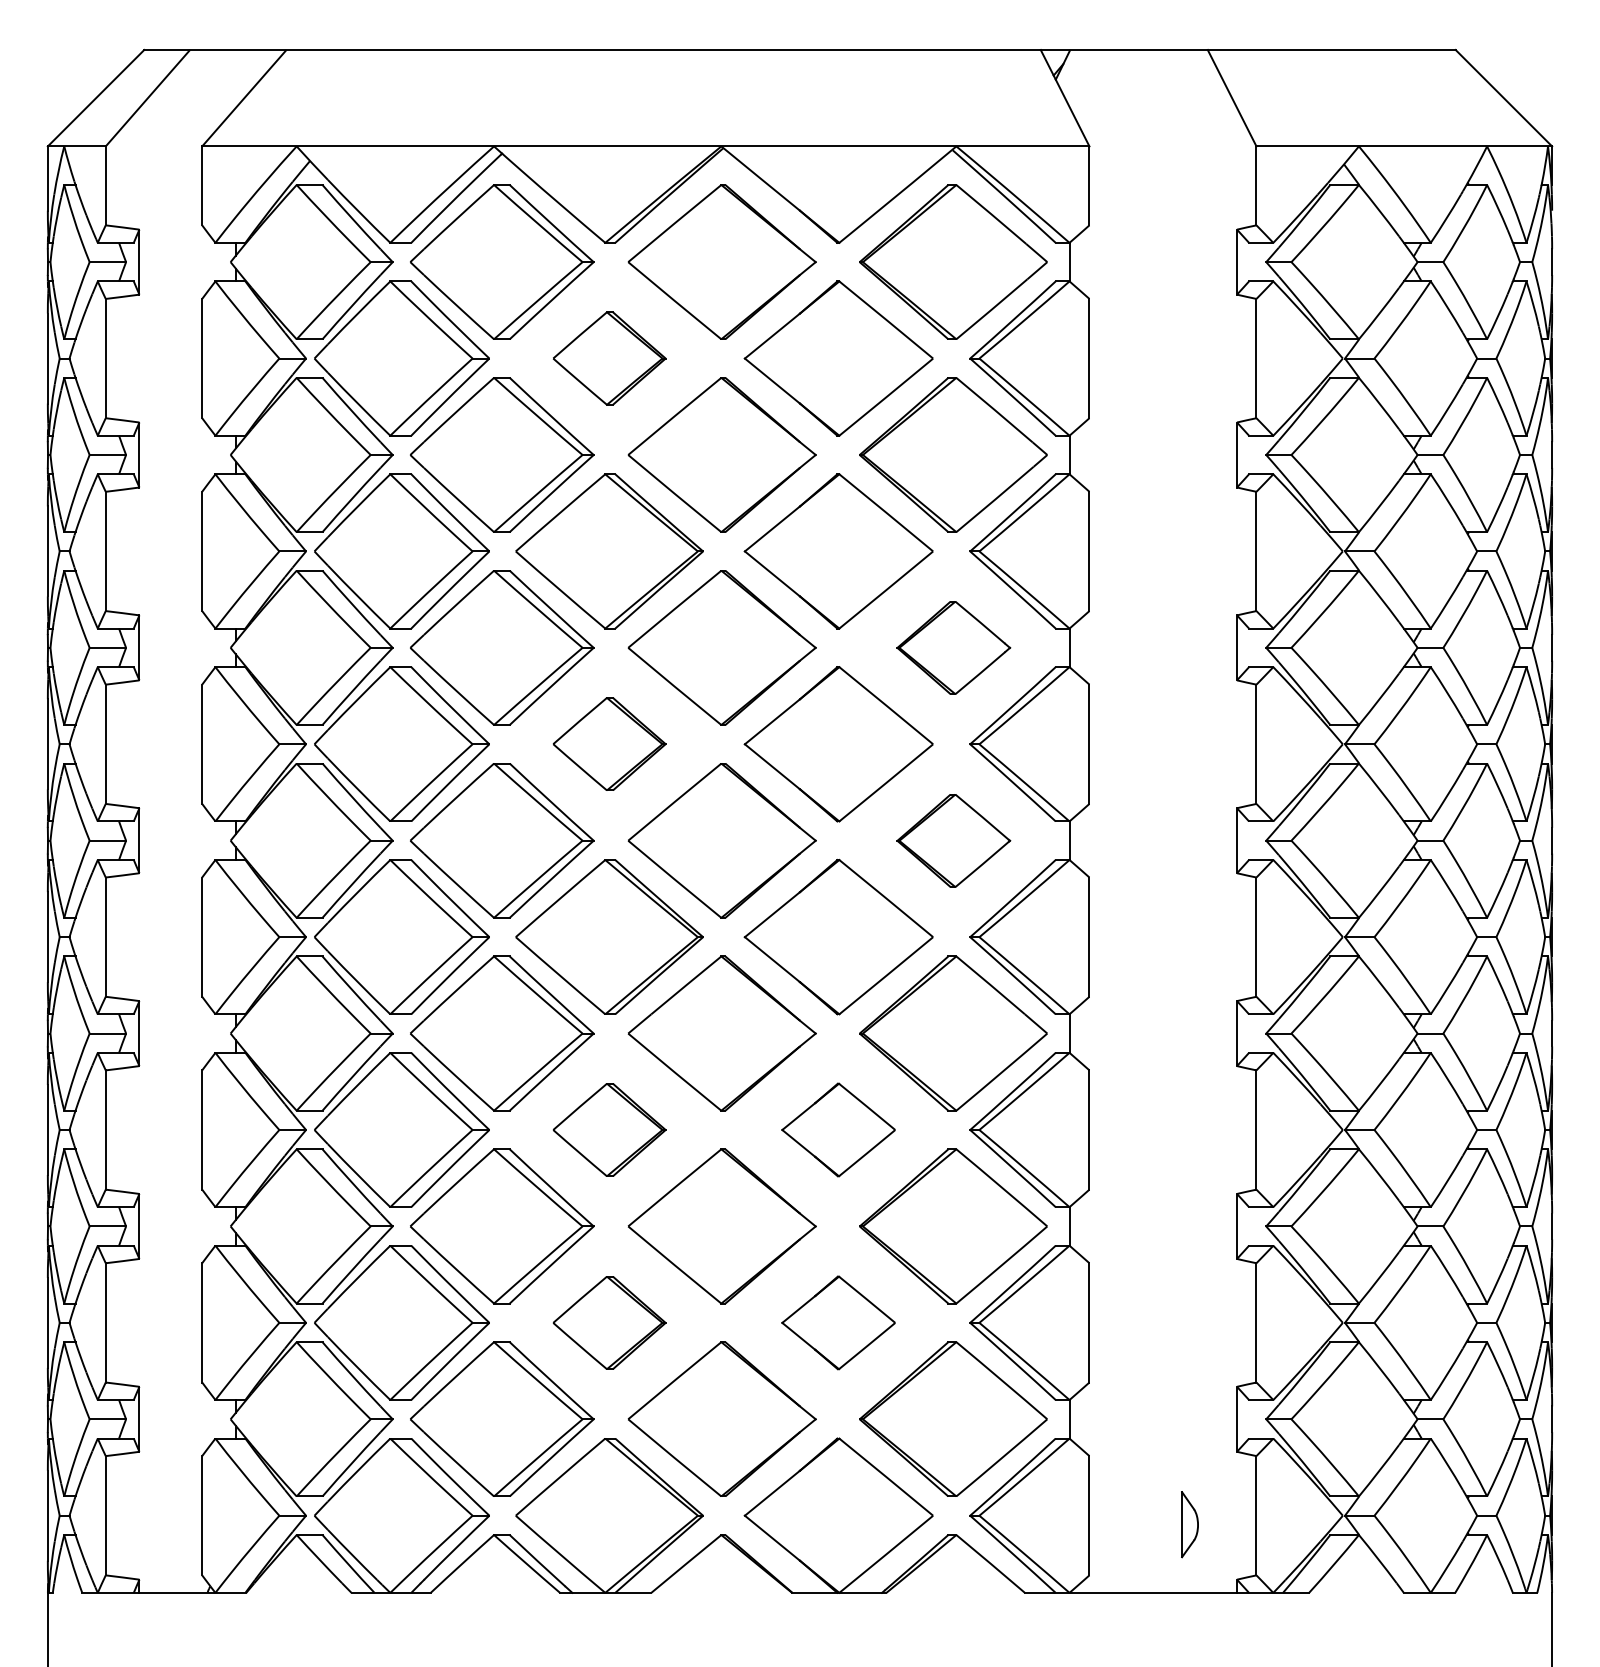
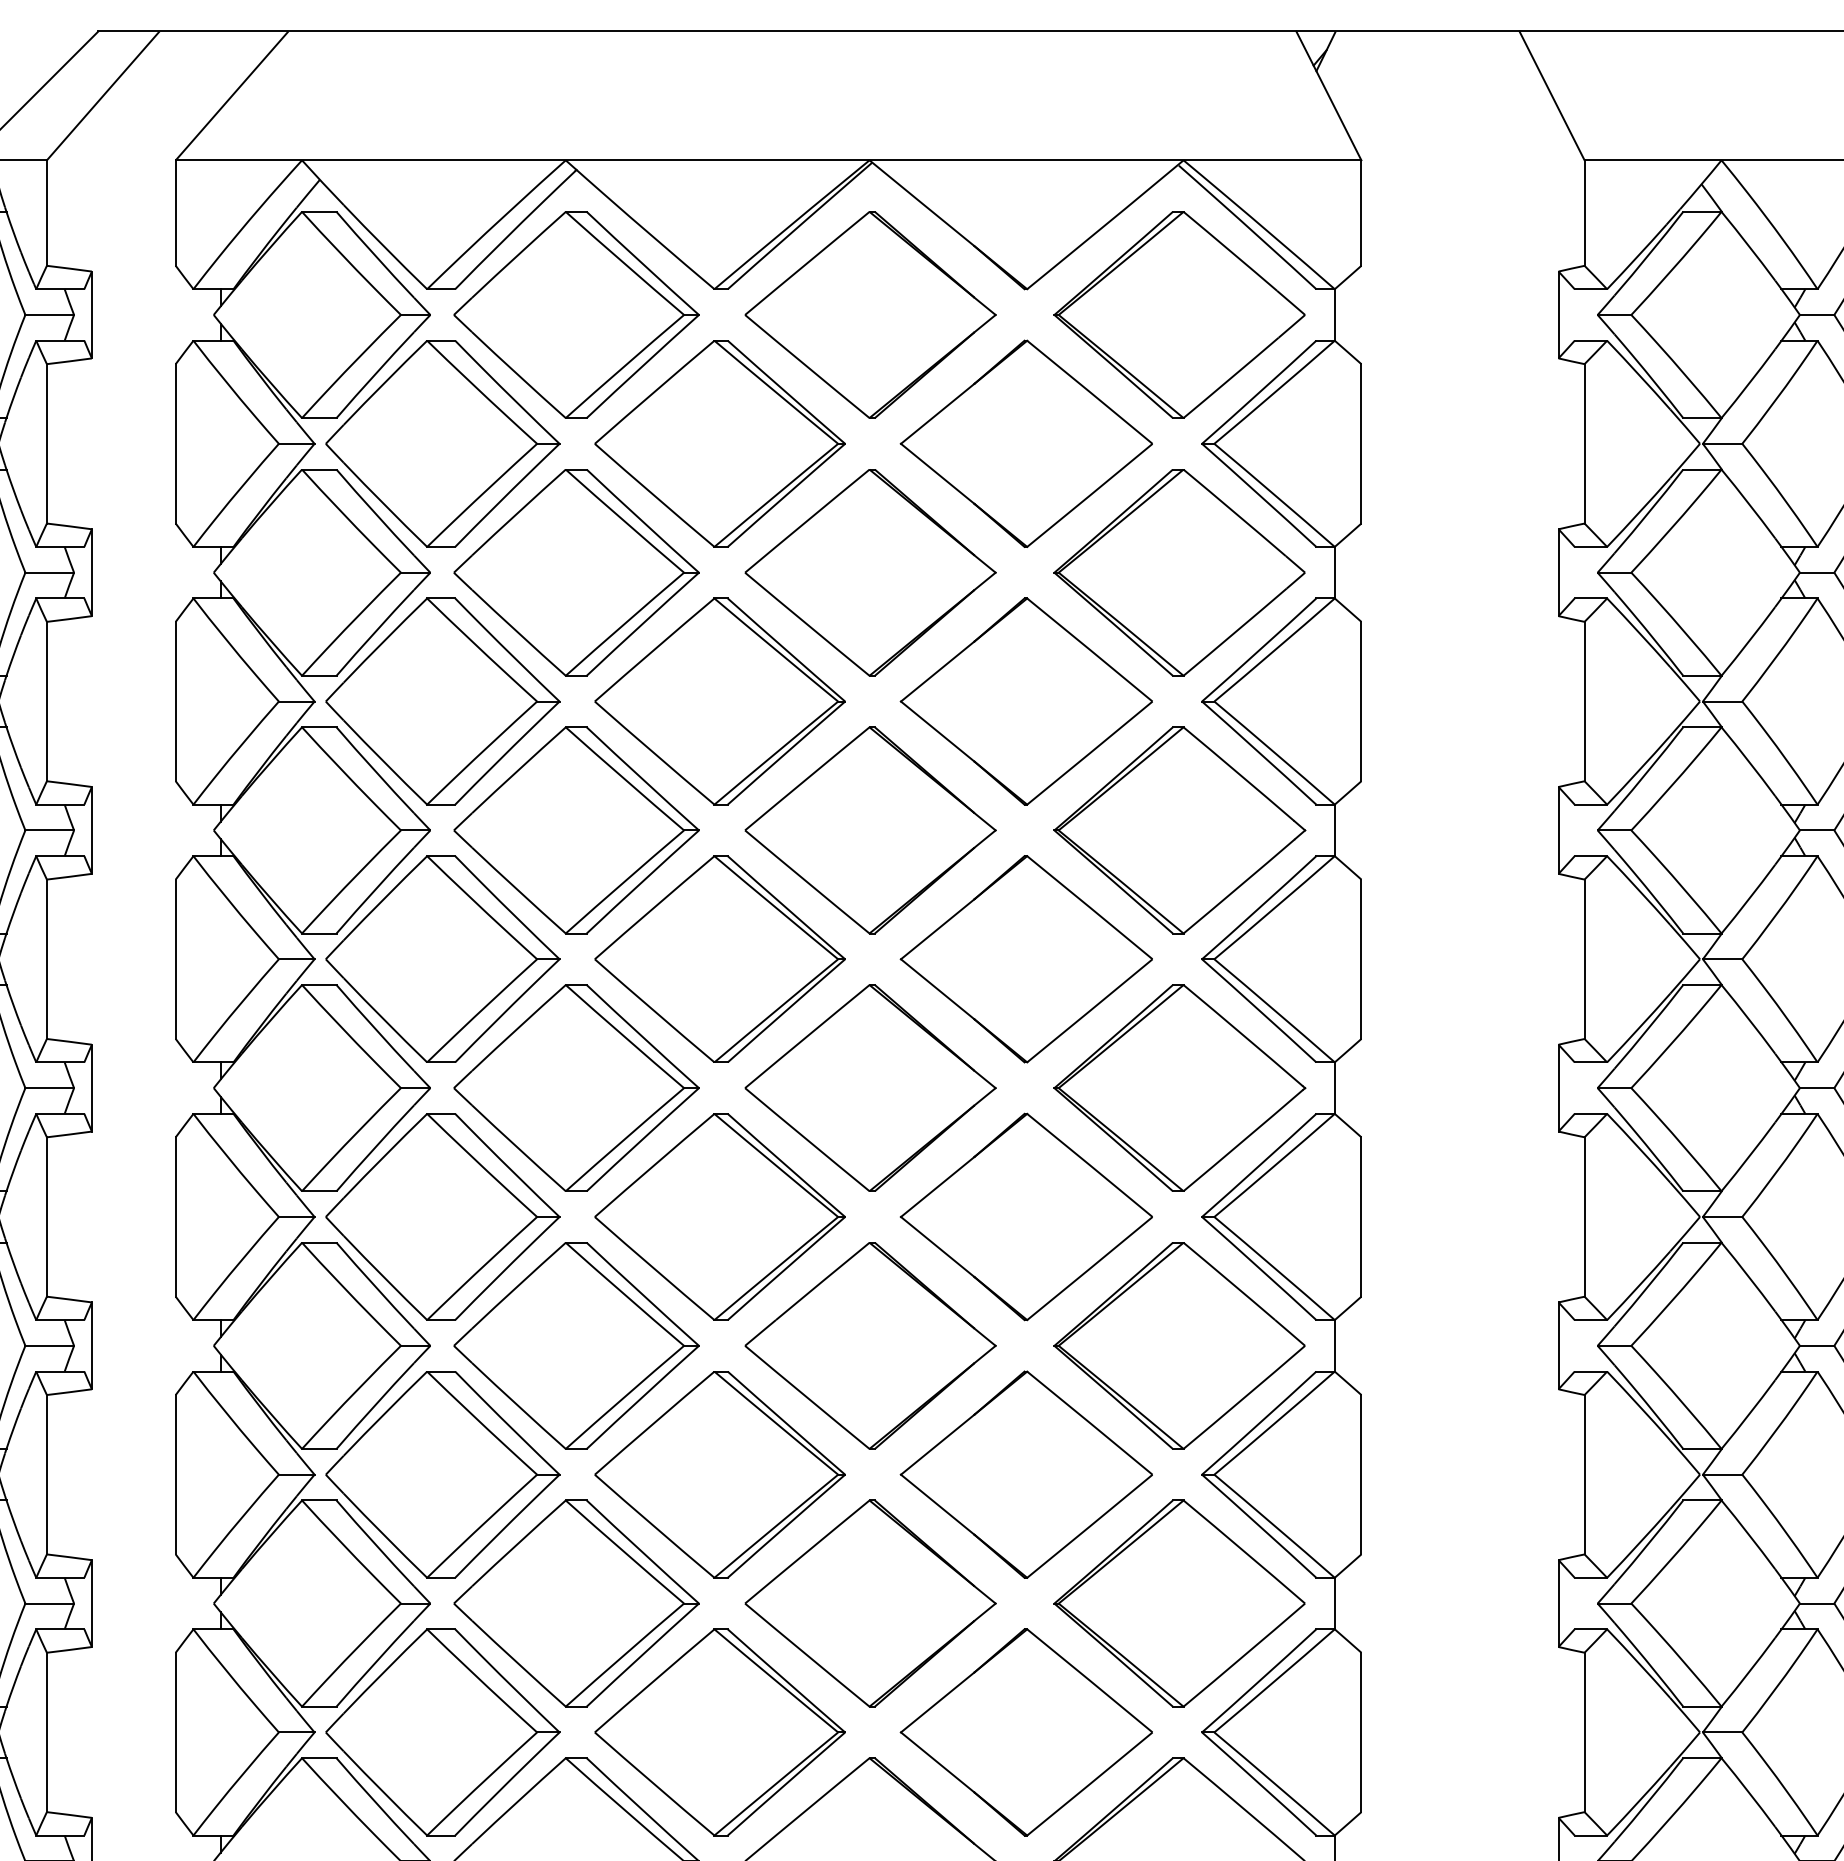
part: (609, 358) -> (720, 443), size x1.67
part: (953, 647) -> (1179, 829), size x1.67
part: (609, 743) -> (720, 958), size x1.67
part: (953, 840) -> (1179, 1087), size x1.67
part: (609, 1129) -> (720, 1474), size x1.67
part: (838, 1129) -> (1026, 1474), size x1.67
part: (609, 1322) -> (720, 1731), size x1.67
part: (838, 1322) -> (1026, 1731), size x1.67

